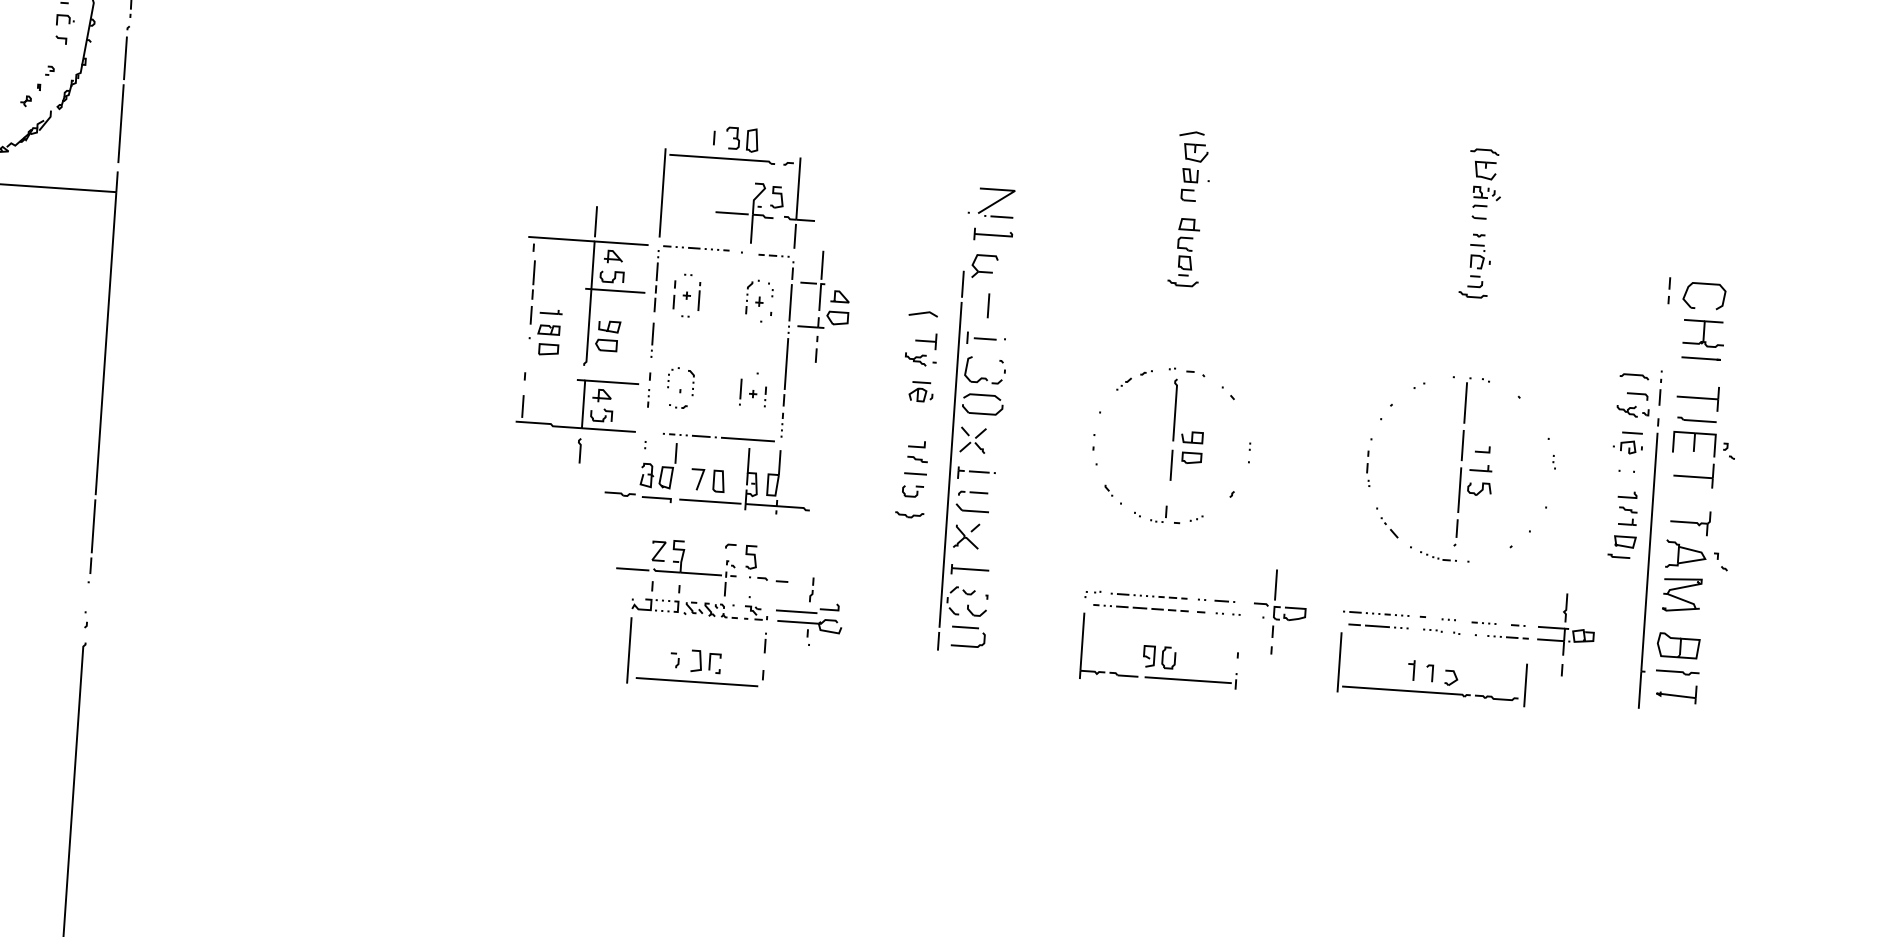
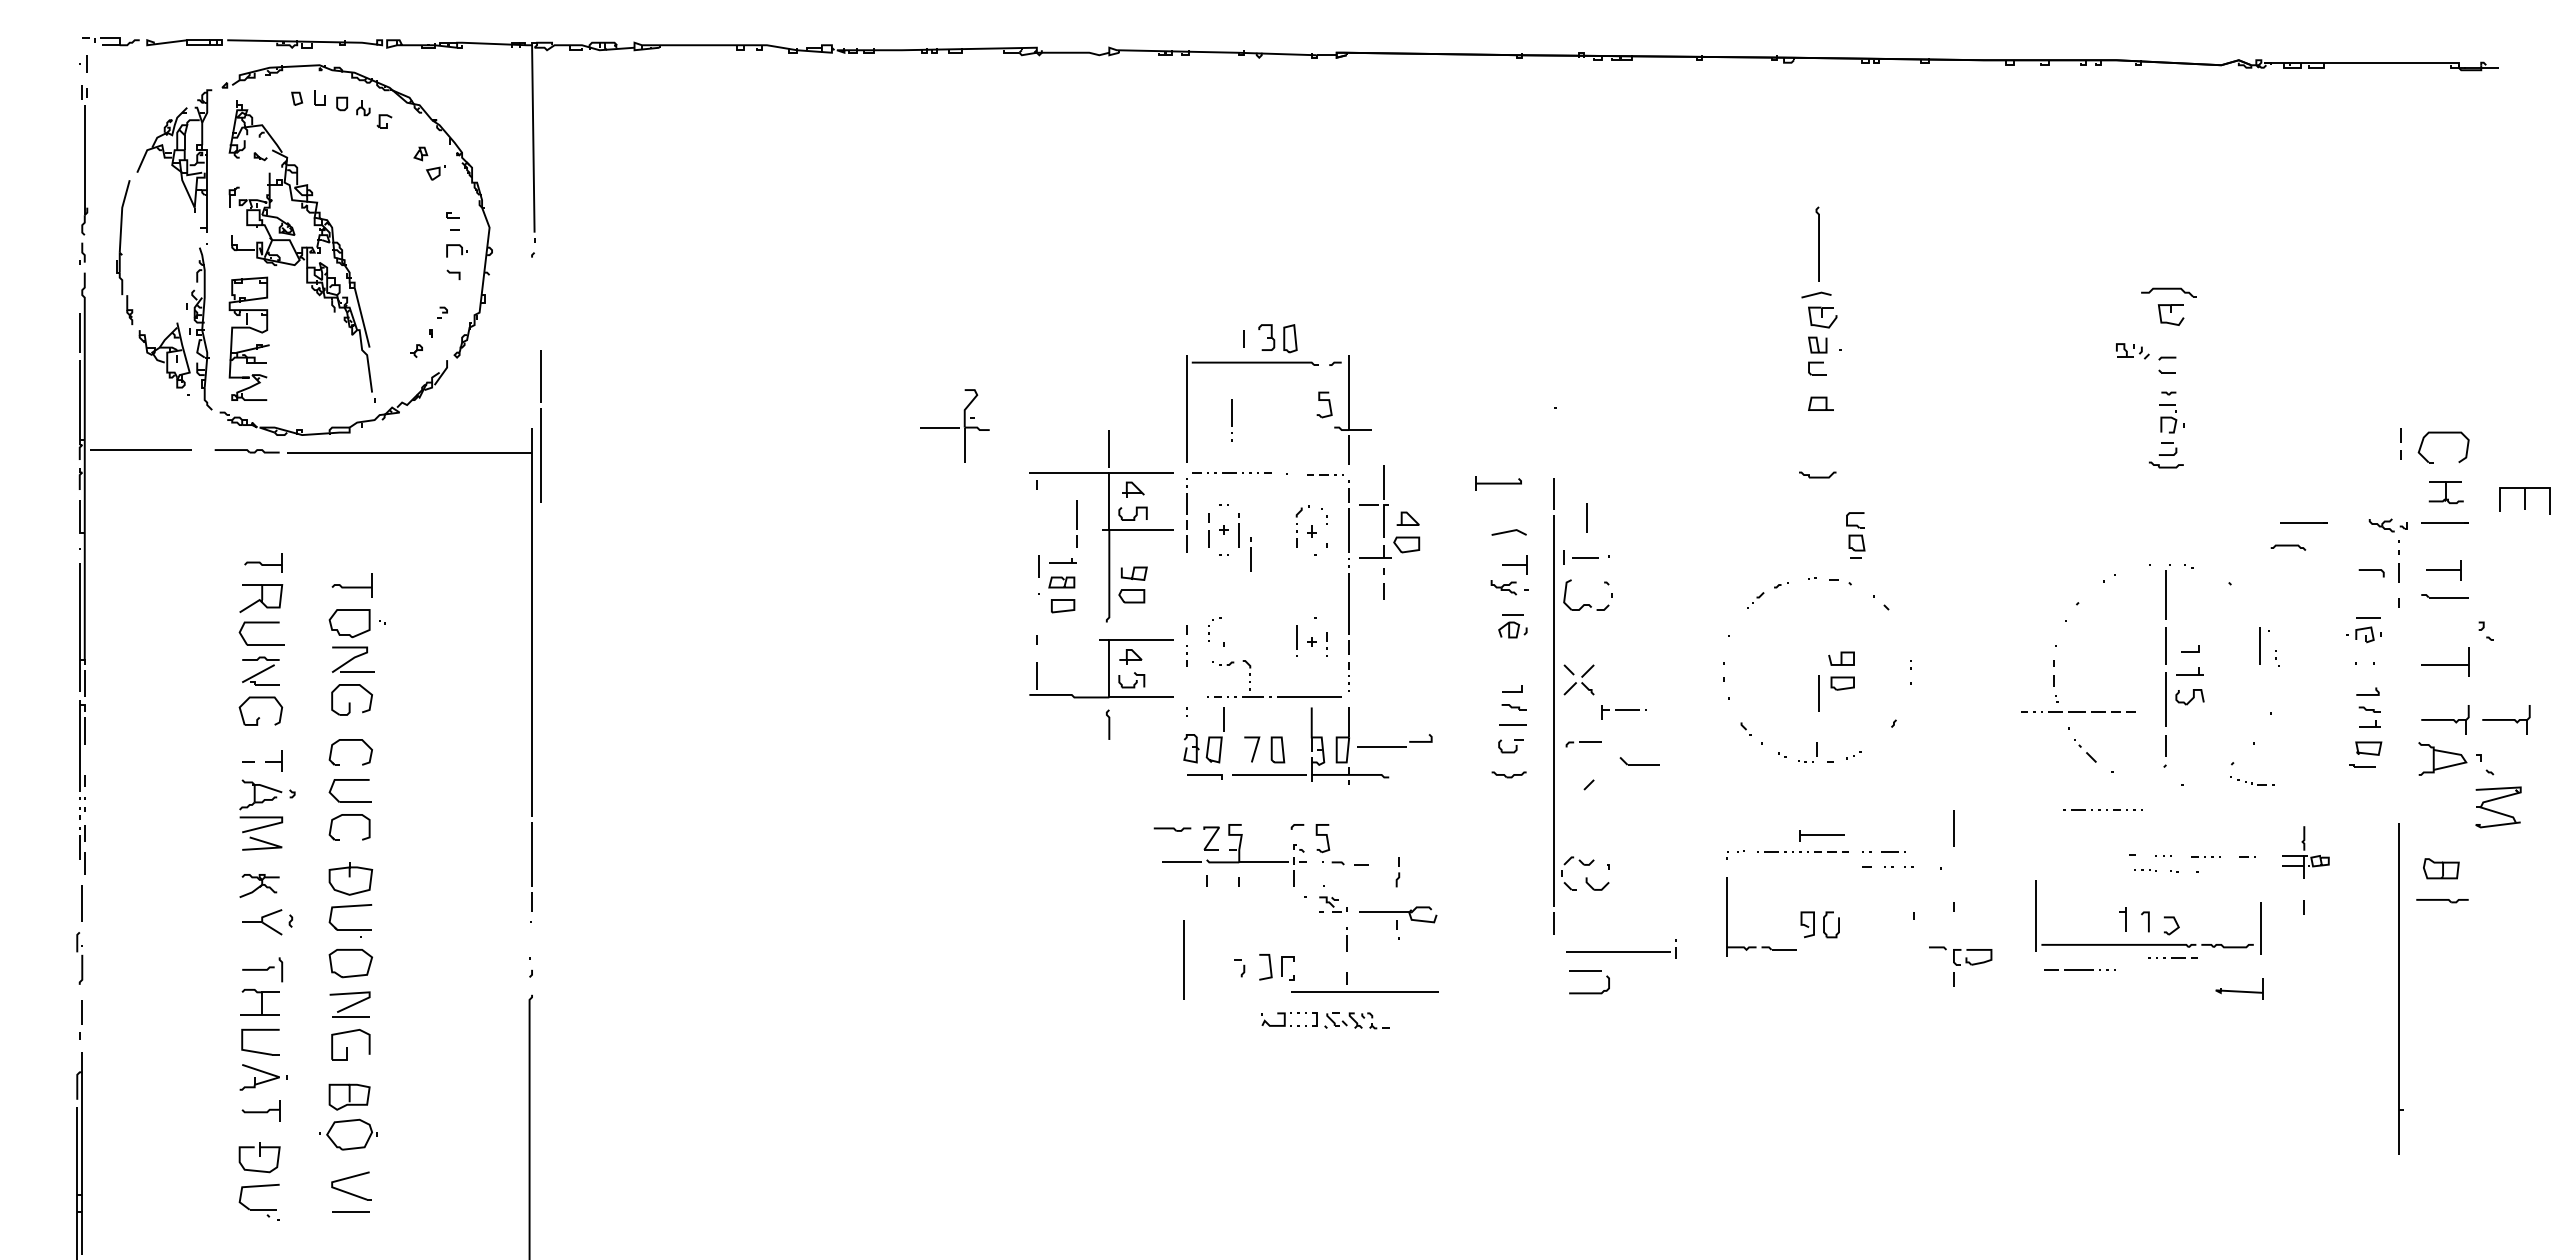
line: (122, 99) -> (540, 426), moved
part: (1484, 151) -> (2168, 292), size x1.6
part: (1486, 193) -> (2132, 351), moved
part: (996, 202) -> (1587, 393), removed
part: (744, 212) -> (954, 425), moved
part: (993, 235) -> (1498, 483), moved
part: (1184, 256) -> (1855, 535), moved
part: (984, 272) -> (1578, 477), removed
line: (532, 279) -> (1076, 523), moved
line: (707, 317) -> (1250, 554), added
part: (1704, 333) -> (2446, 492), size x0.7
line: (652, 340) -> (1231, 420), moved
line: (1583, 350) -> (2303, 522), added
curve: (1634, 375) -> (2288, 546), moved
part: (690, 383) -> (1246, 675), moved
part: (1698, 397) -> (2444, 569), size x0.7
line: (1174, 409) -> (1818, 243), moved
part: (1632, 411) -> (2387, 525), moved
part: (981, 413) -> (1587, 646), removed
part: (1694, 444) -> (2524, 500), moved
line: (1540, 450) -> (2259, 645), added
part: (976, 473) -> (1623, 712), moved
part: (620, 494) -> (1172, 829), moved
part: (972, 508) -> (1639, 761), moved
part: (1741, 525) -> (2506, 719), added
part: (966, 537) -> (1578, 796), removed
part: (1438, 555) -> (2252, 780), moved
part: (969, 569) -> (1821, 835), moved
part: (1649, 570) -> (2400, 988), moved
part: (1682, 595) -> (2498, 807), moved
part: (807, 607) -> (1394, 740), moved
line: (1141, 607) -> (2078, 711), moved
part: (684, 608) -> (1325, 1020), moved
part: (1375, 613) -> (2102, 809), moved
part: (1279, 621) -> (1960, 966), moved
part: (1566, 624) -> (2305, 852), size x0.7
line: (1377, 626) -> (2079, 969), moved
line: (1507, 636) -> (2172, 957), moved
part: (967, 645) -> (1589, 992), moved
part: (1678, 645) -> (2441, 868), size x0.7
part: (1190, 677) -> (1621, 948), moved
line: (696, 681) -> (1364, 991), moved
part: (1676, 693) -> (2239, 988), moved

